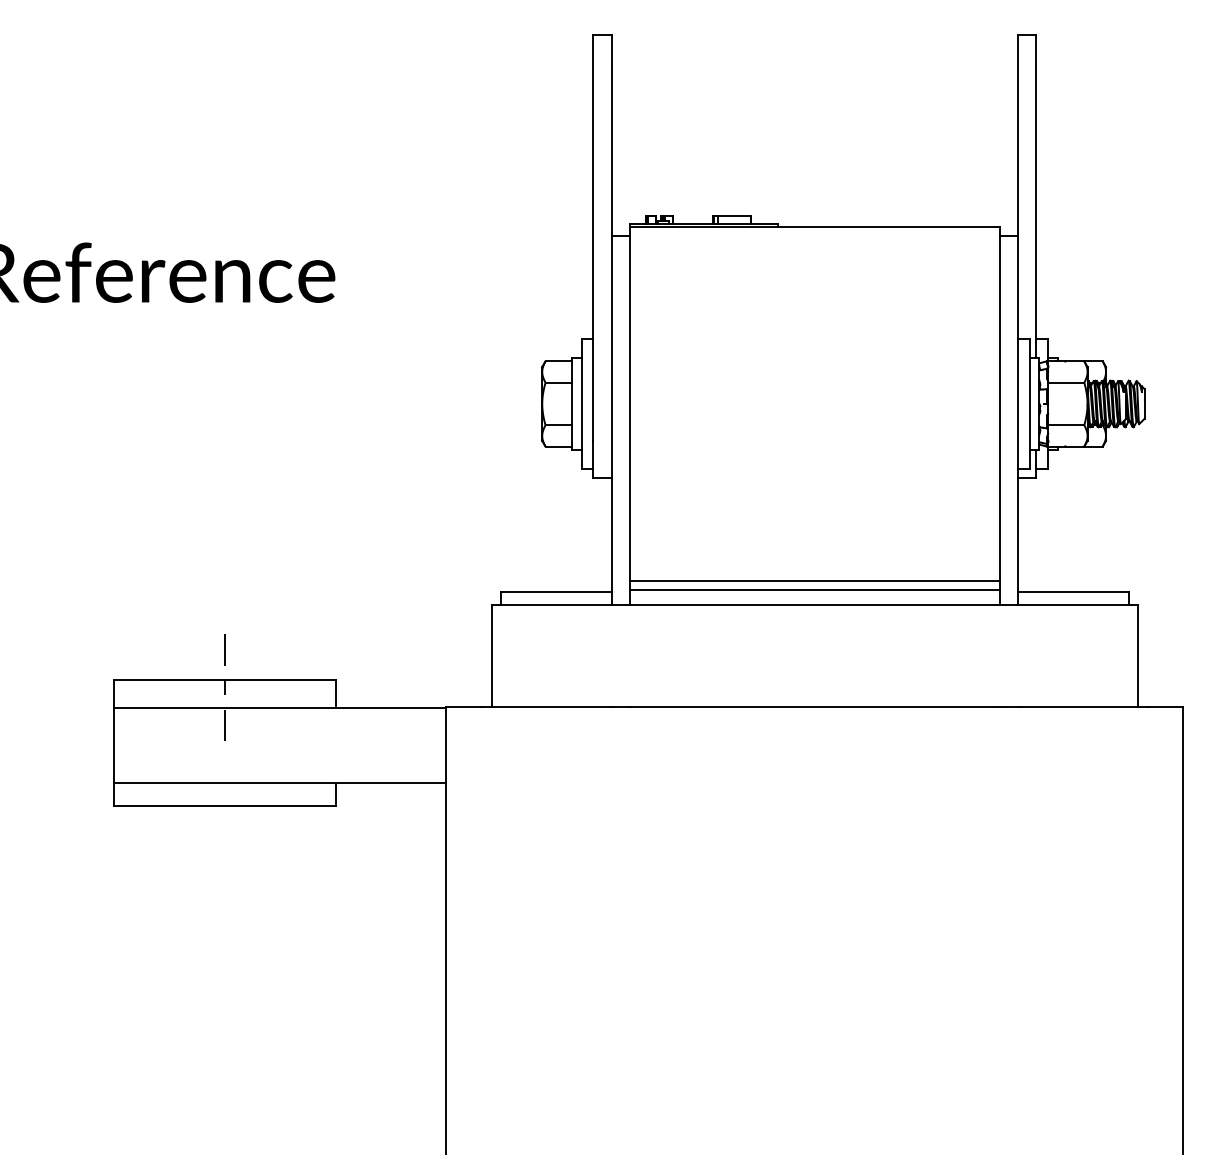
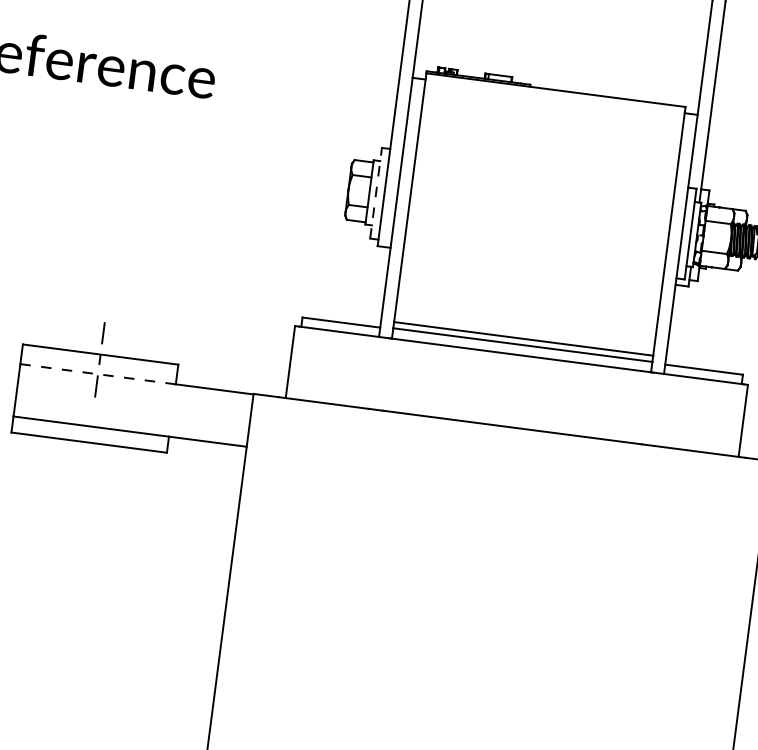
line: (581, 403) -> (376, 192), solid -> dashed
line: (224, 708) -> (97, 374), solid -> dashed

